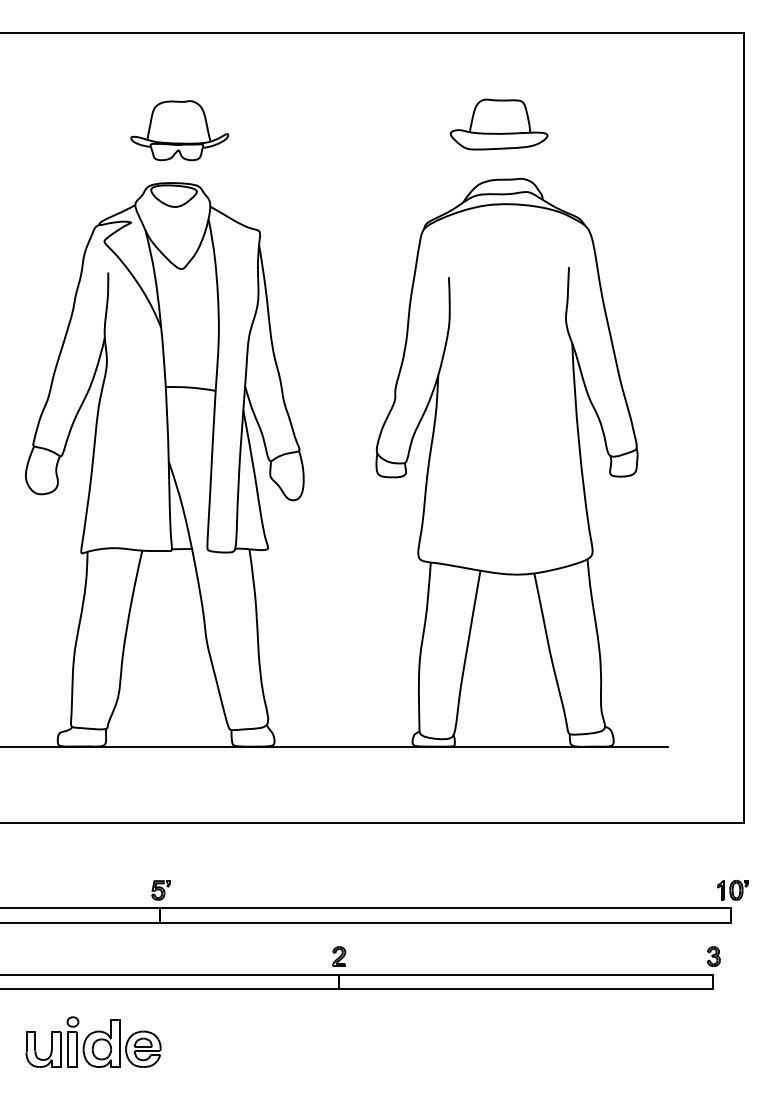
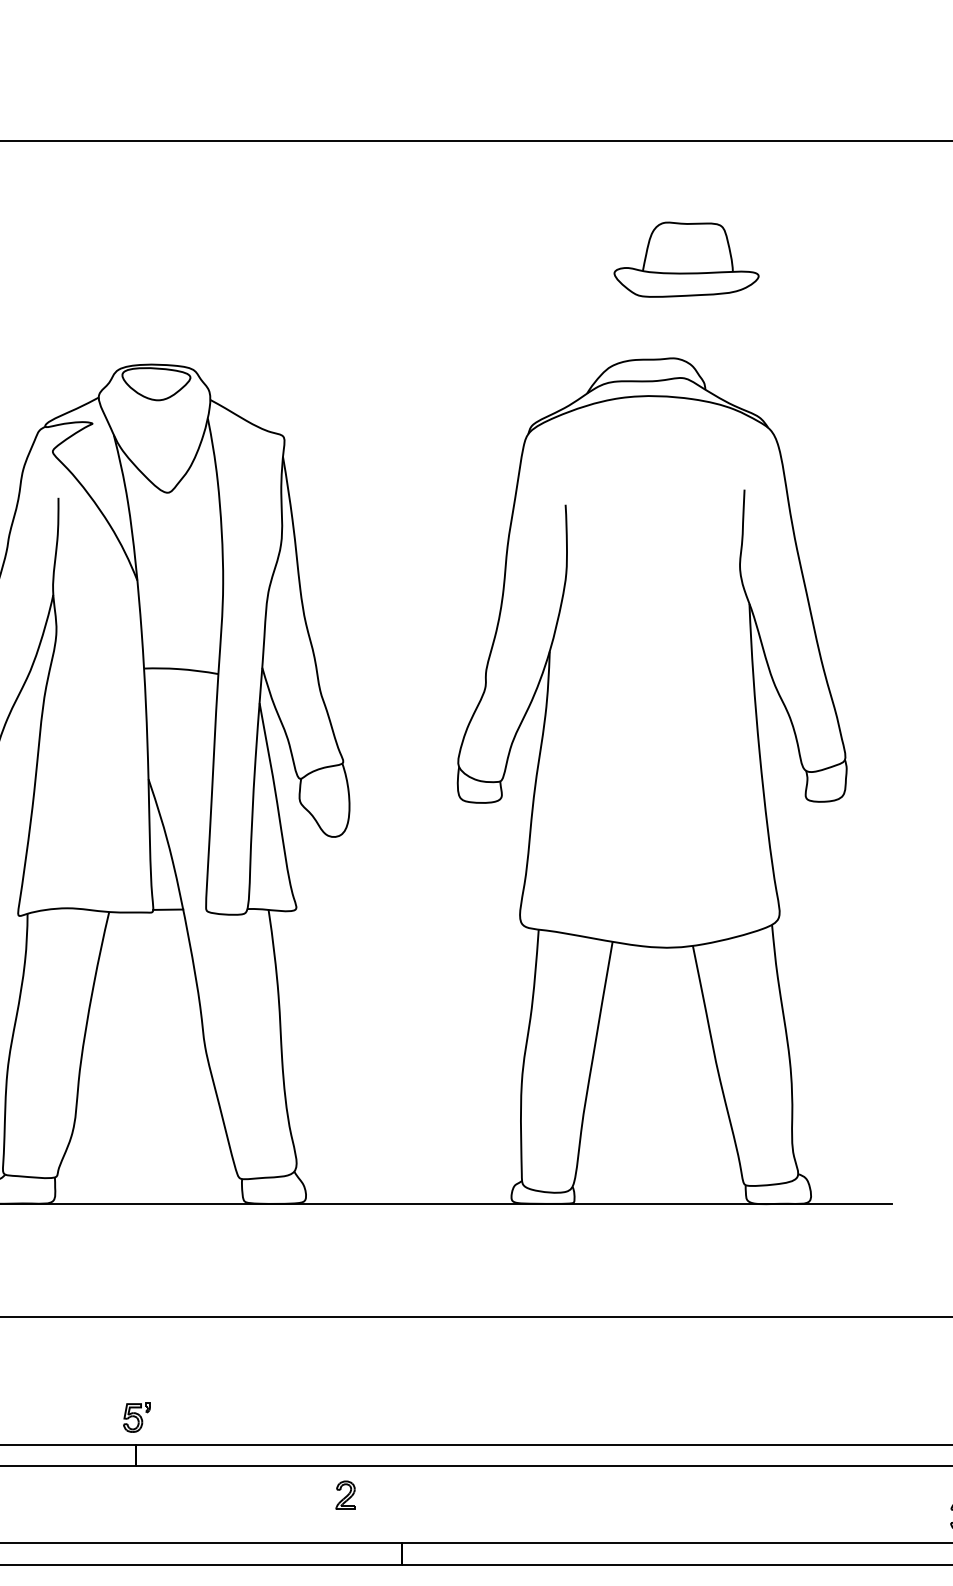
part: (498, 124) -> (685, 259), moved
part: (179, 130) -> (164, 286), removed
part: (339, 956) -> (346, 1495), moved

